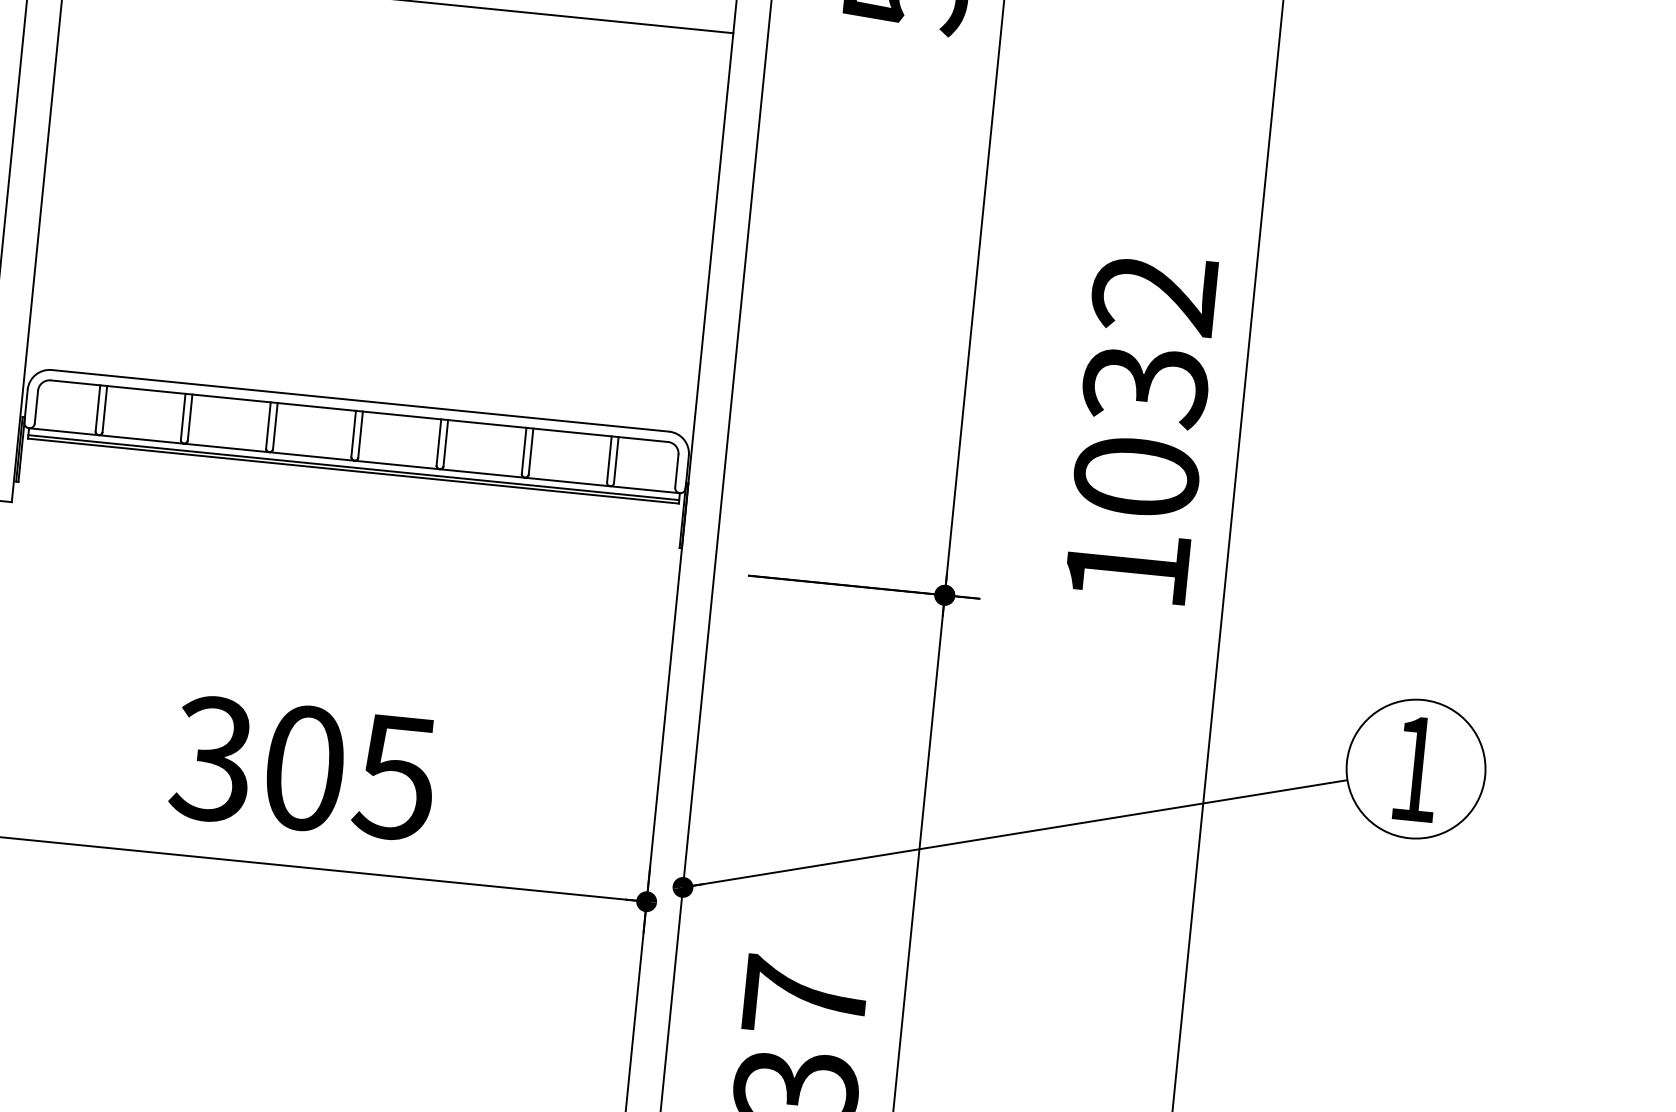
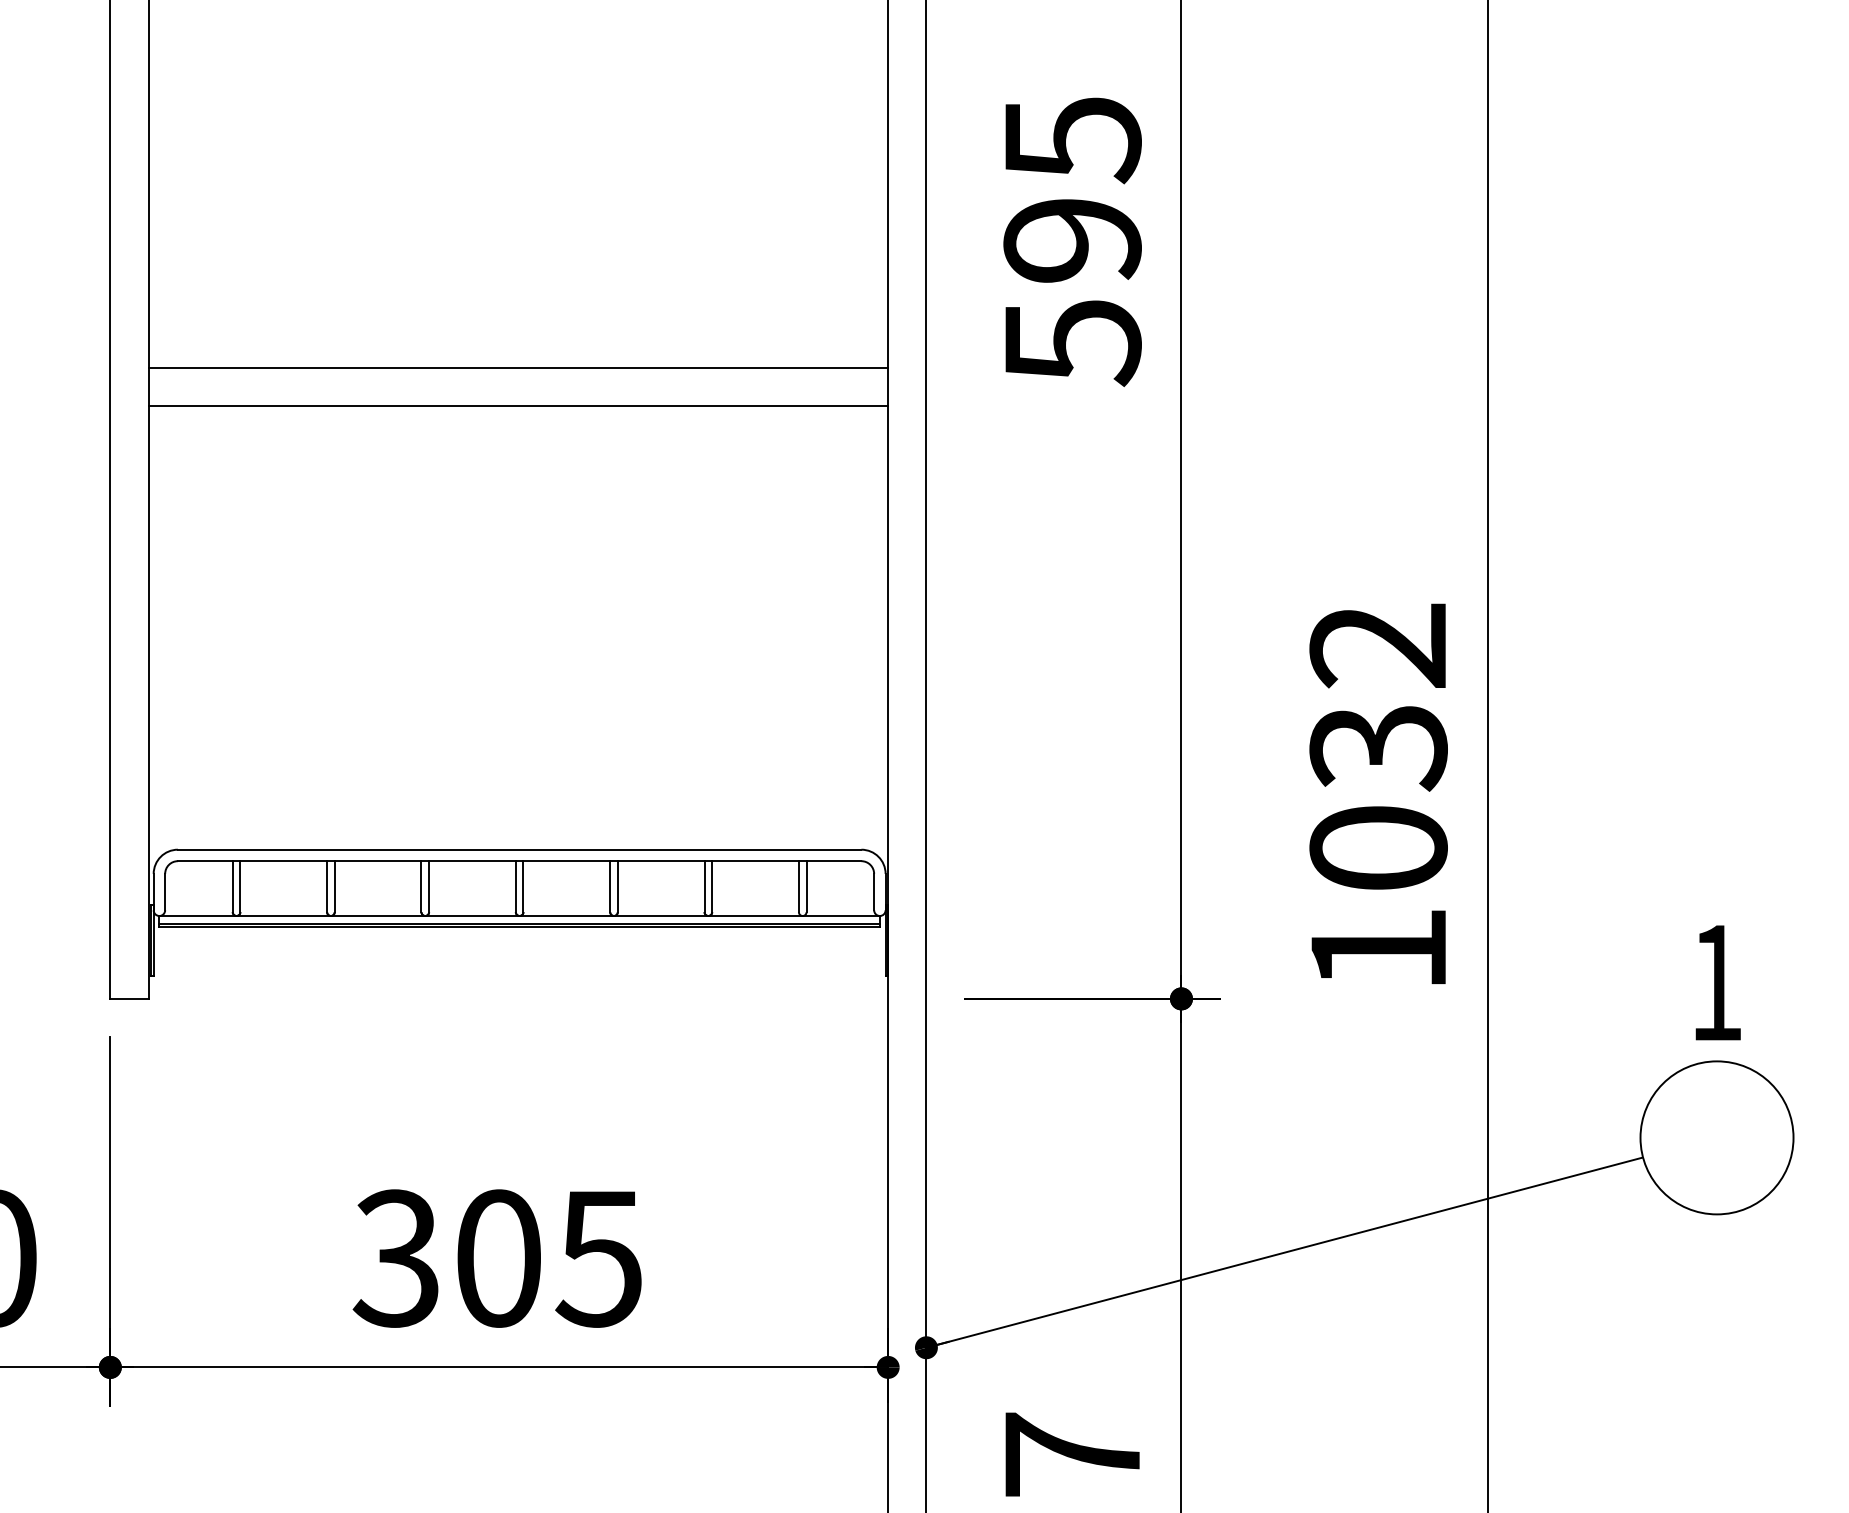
text: (1416, 768) -> (1717, 982), moved

